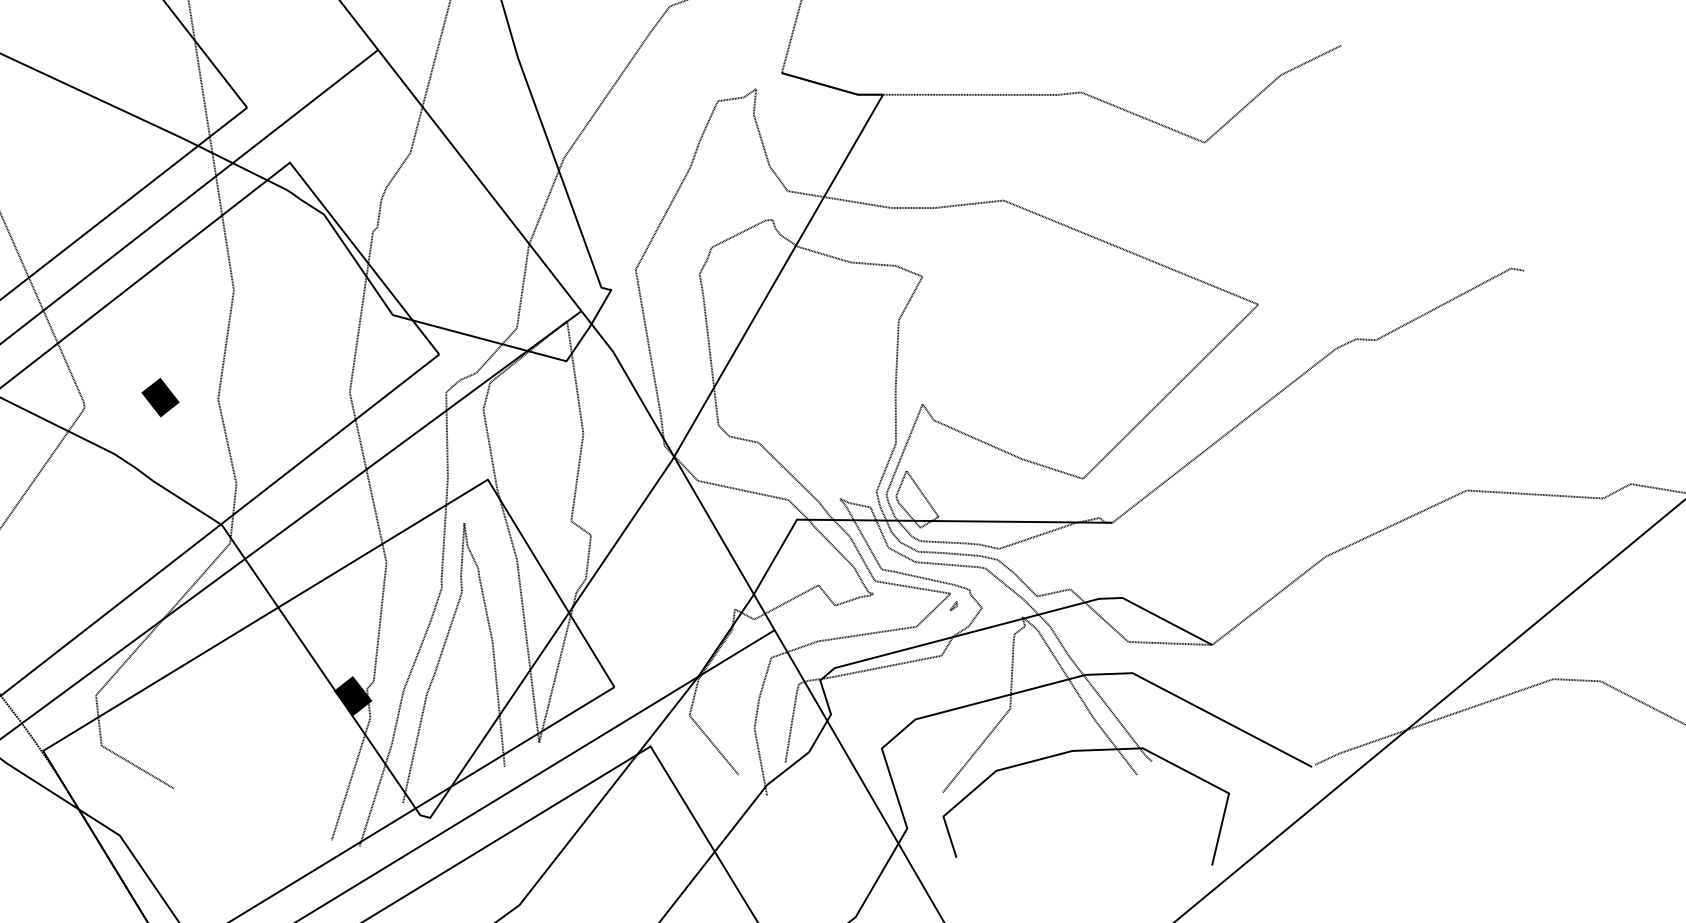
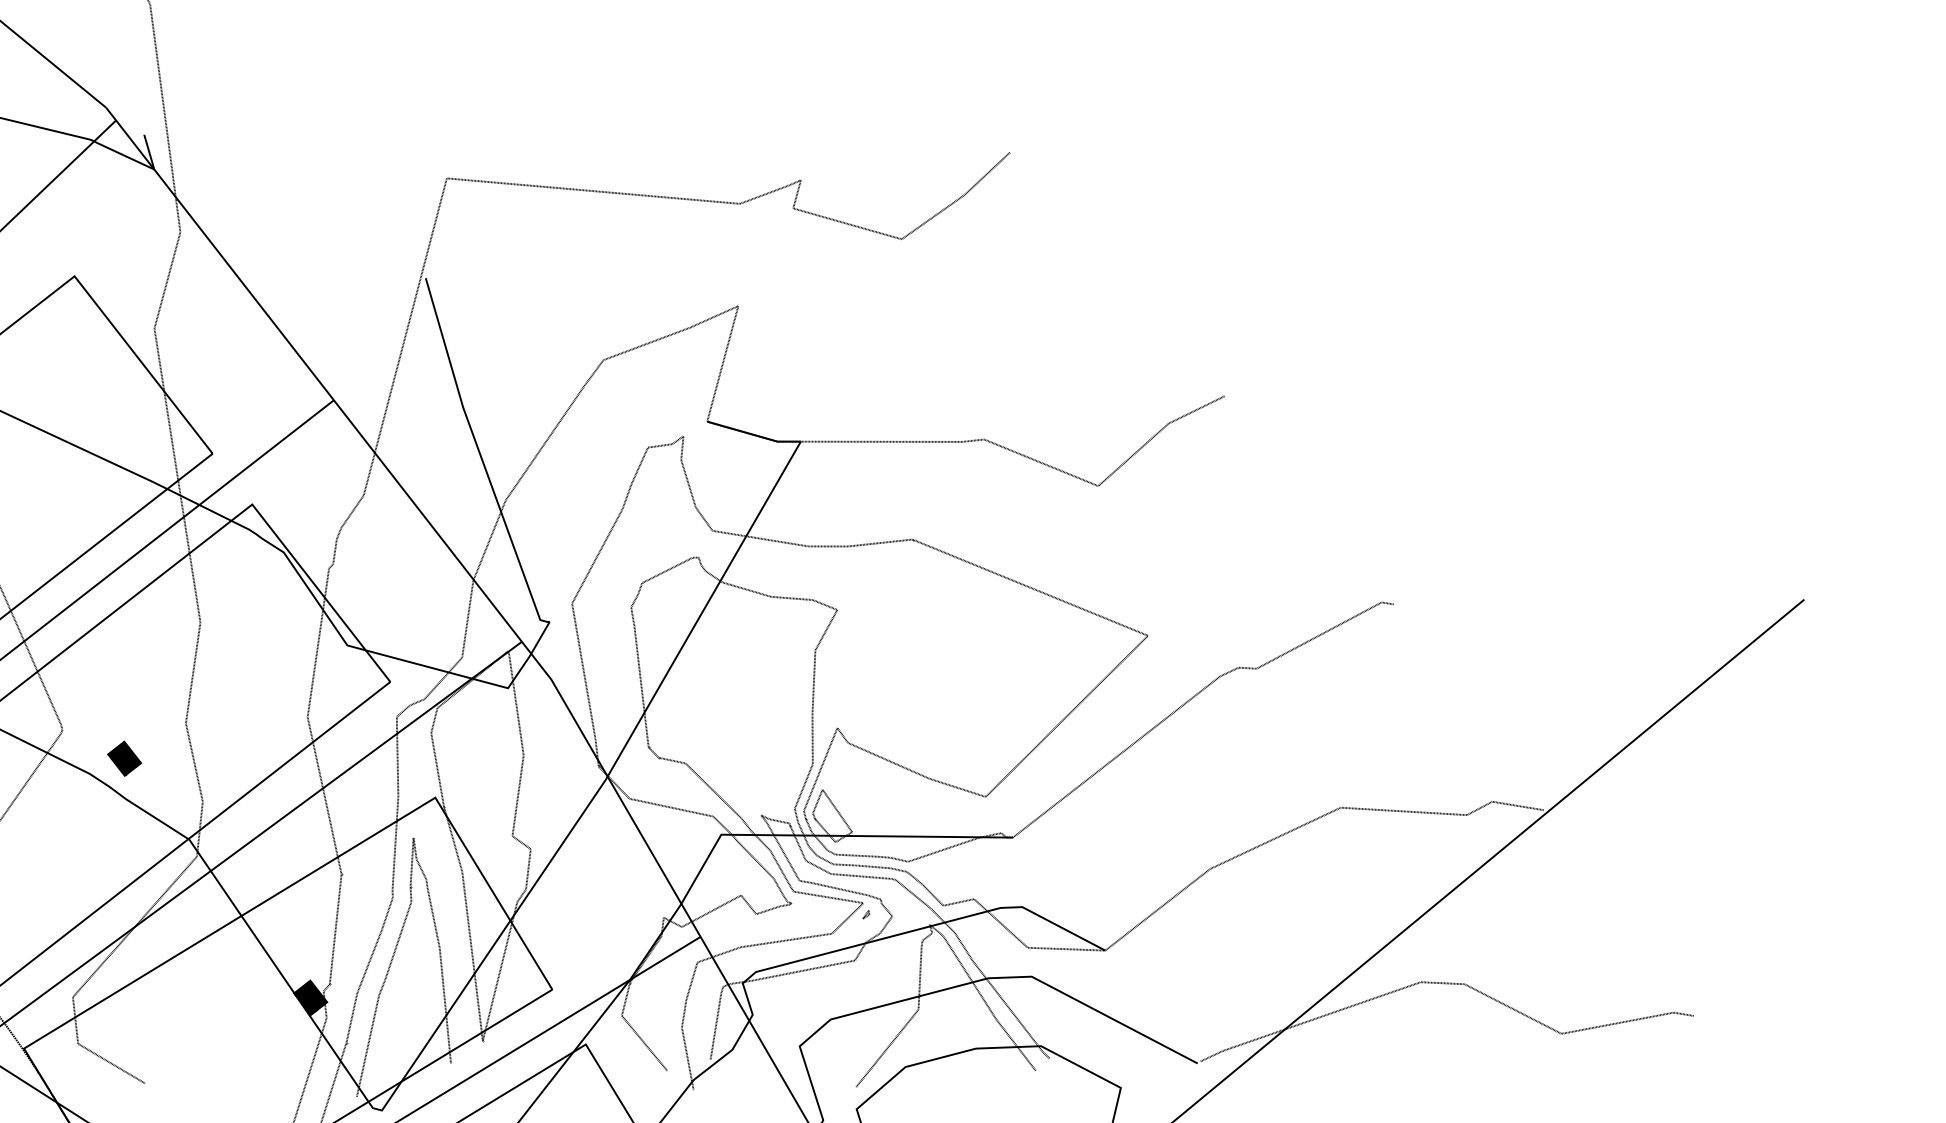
text: (160, 397) -> (124, 758), moved

